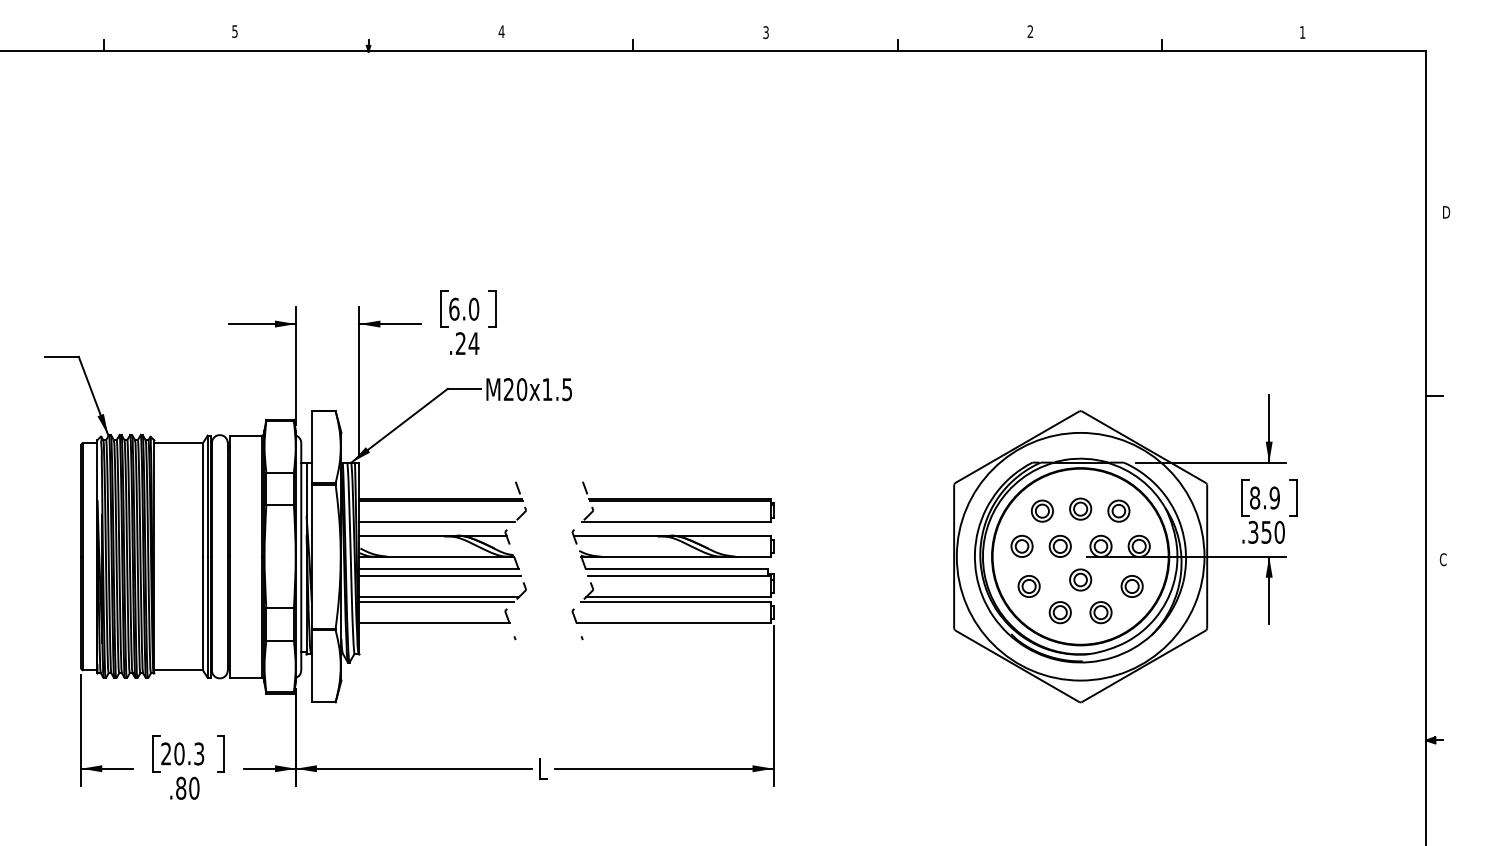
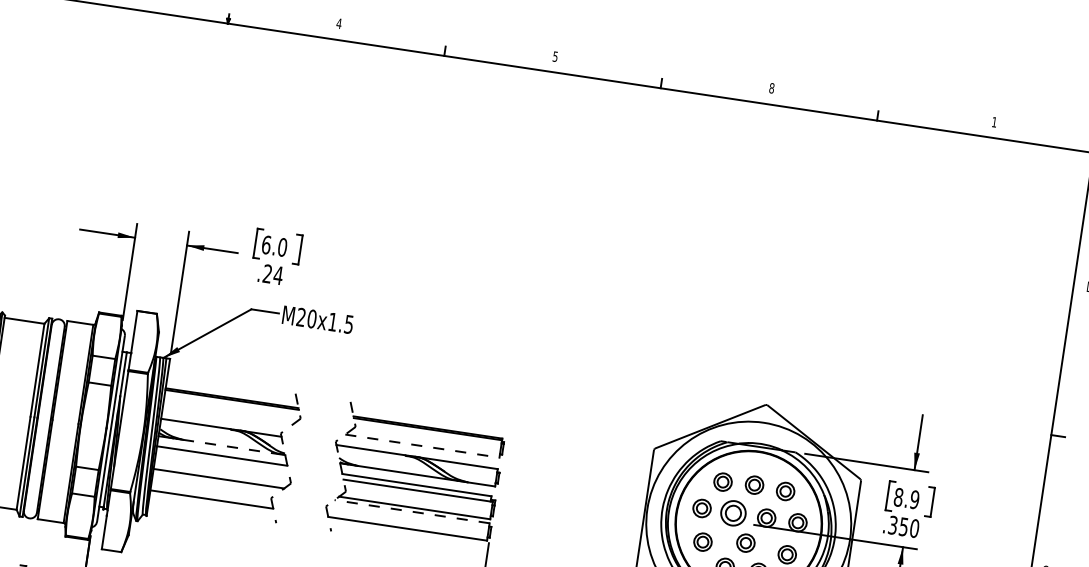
text: (1030, 31) -> (771, 88), 2 -> 8
text: (765, 32) -> (554, 56), 3 -> 5
line: (437, 521) -> (226, 416), removed
line: (677, 521) -> (423, 445), solid -> dashed
part: (1059, 545) -> (732, 512), size x1.4
line: (450, 557) -> (233, 447), solid -> dashed
line: (440, 575) -> (222, 461), removed
line: (436, 602) -> (216, 482), removed
line: (676, 602) -> (412, 512), solid -> dashed

